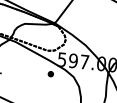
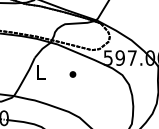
part: (50, 74) -> (72, 74), moved

